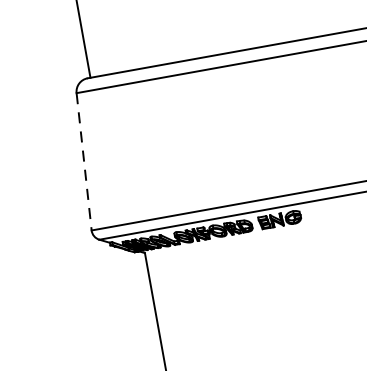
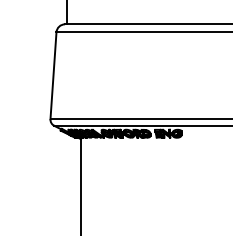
line: (84, 161) -> (53, 75), dashed -> solid

